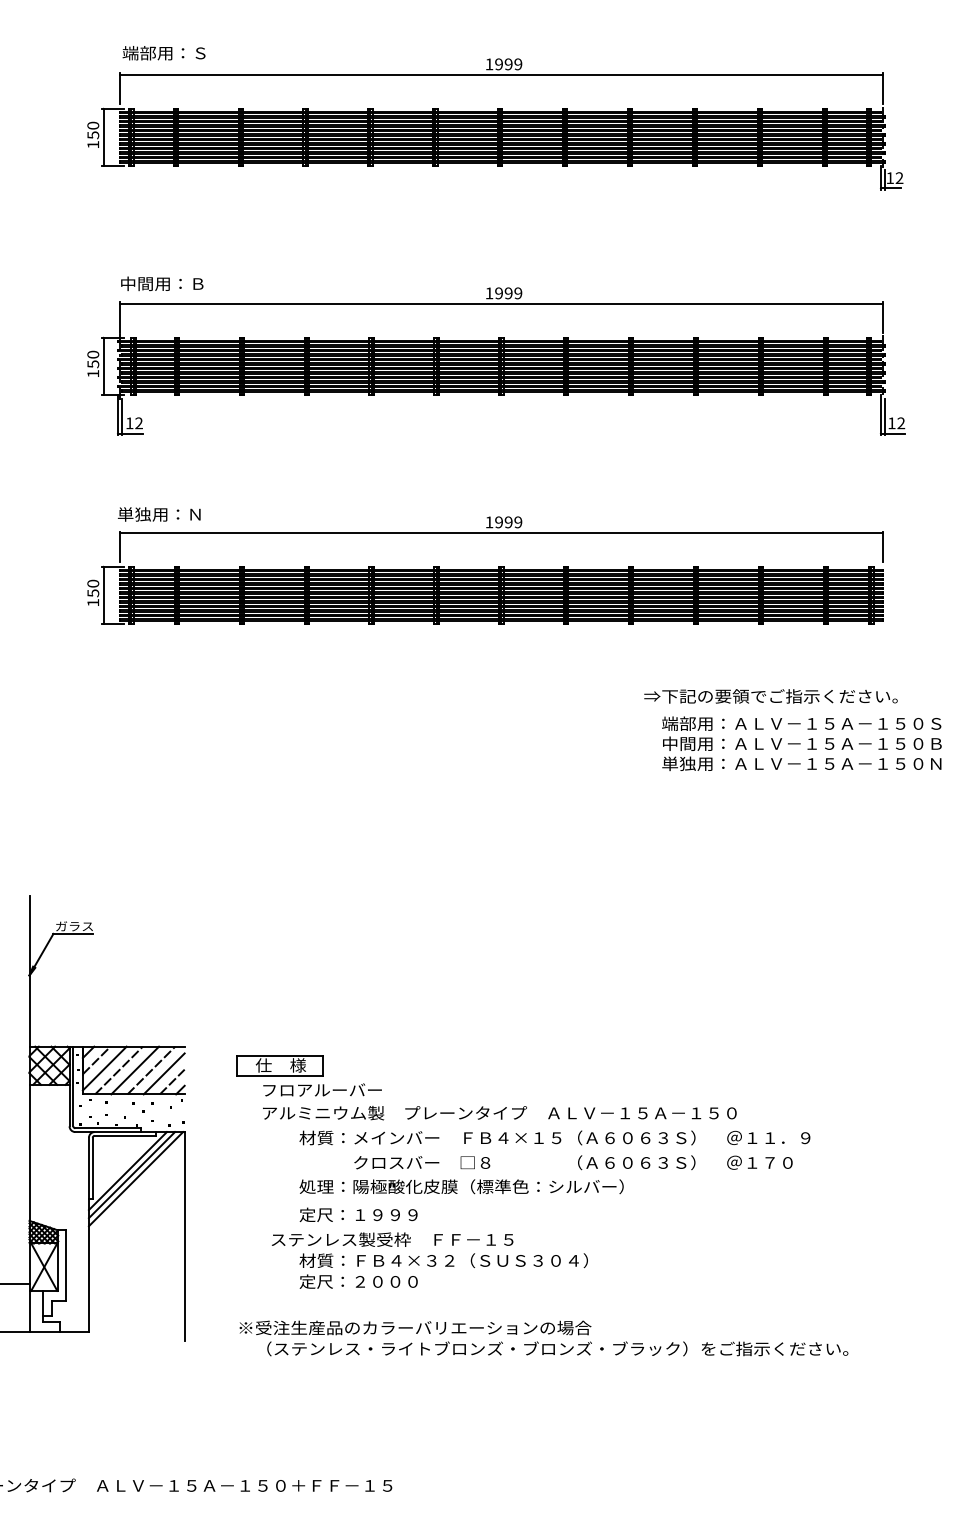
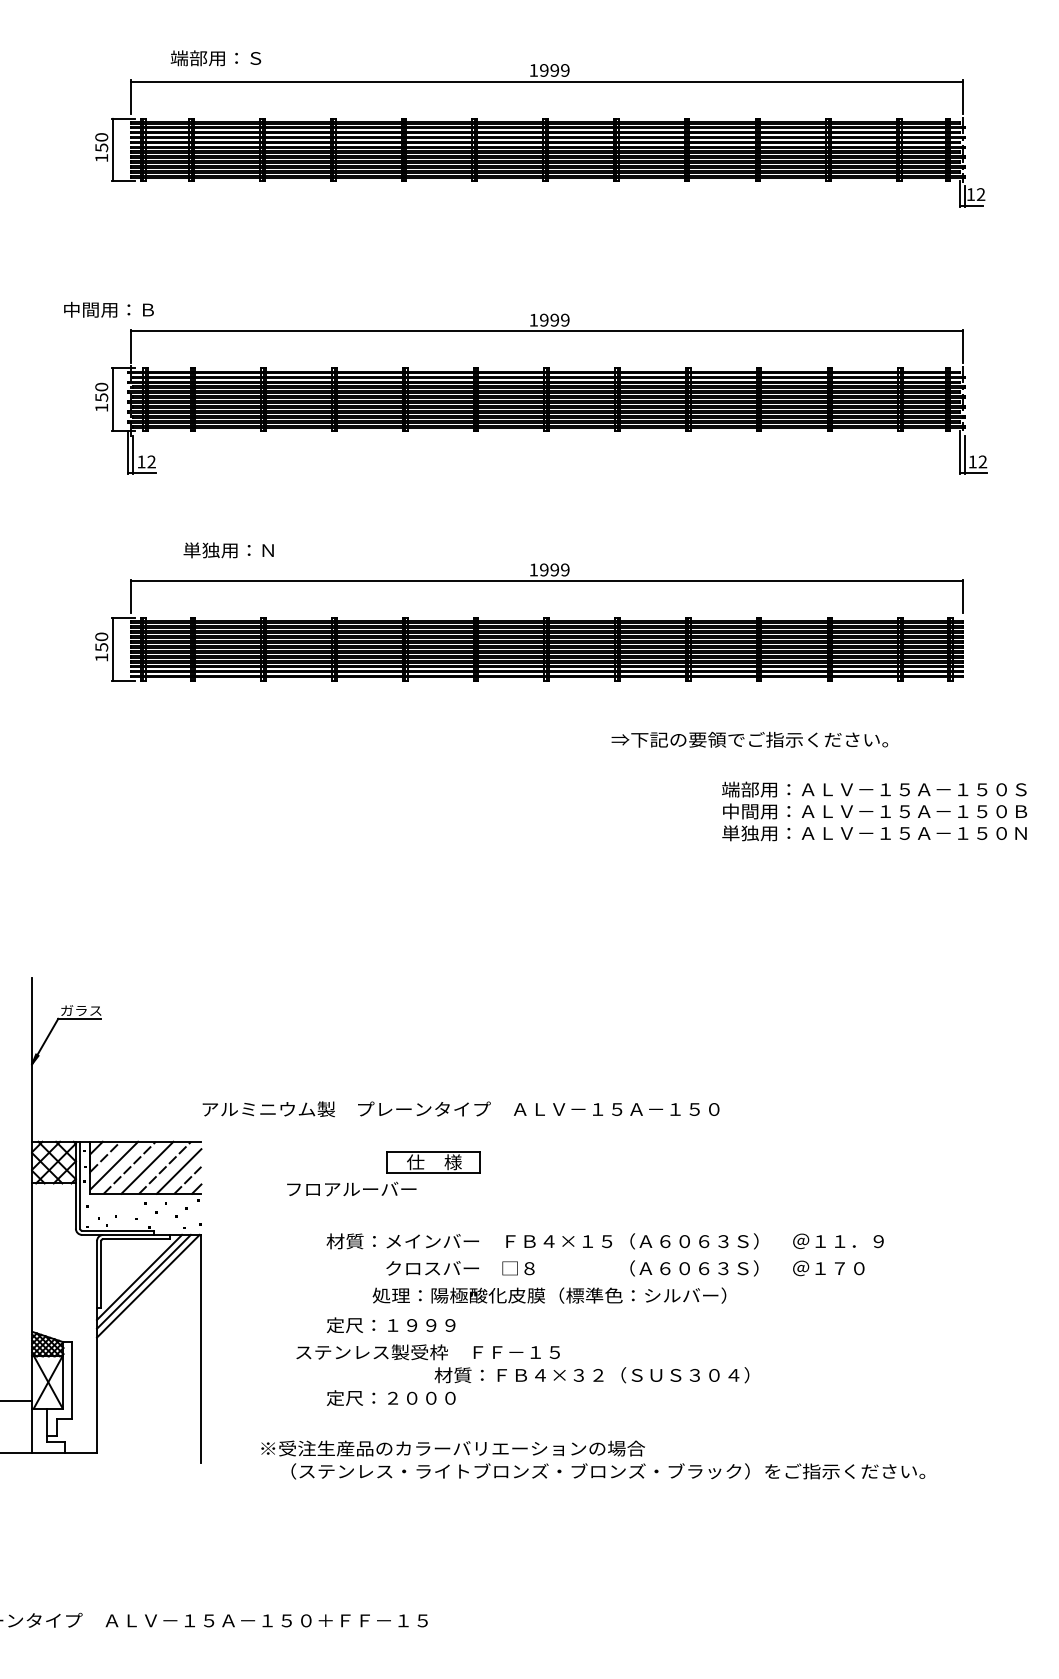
text: (163, 53) -> (215, 58), moved
text: (161, 283) -> (108, 309), moved
text: (159, 514) -> (228, 550), moved
text: (770, 696) -> (749, 739), moved
part: (280, 1065) -> (433, 1162), moved
text: (499, 1113) -> (460, 1109), moved
text: (461, 1186) -> (549, 1295), moved
text: (443, 1260) -> (591, 1375), moved

